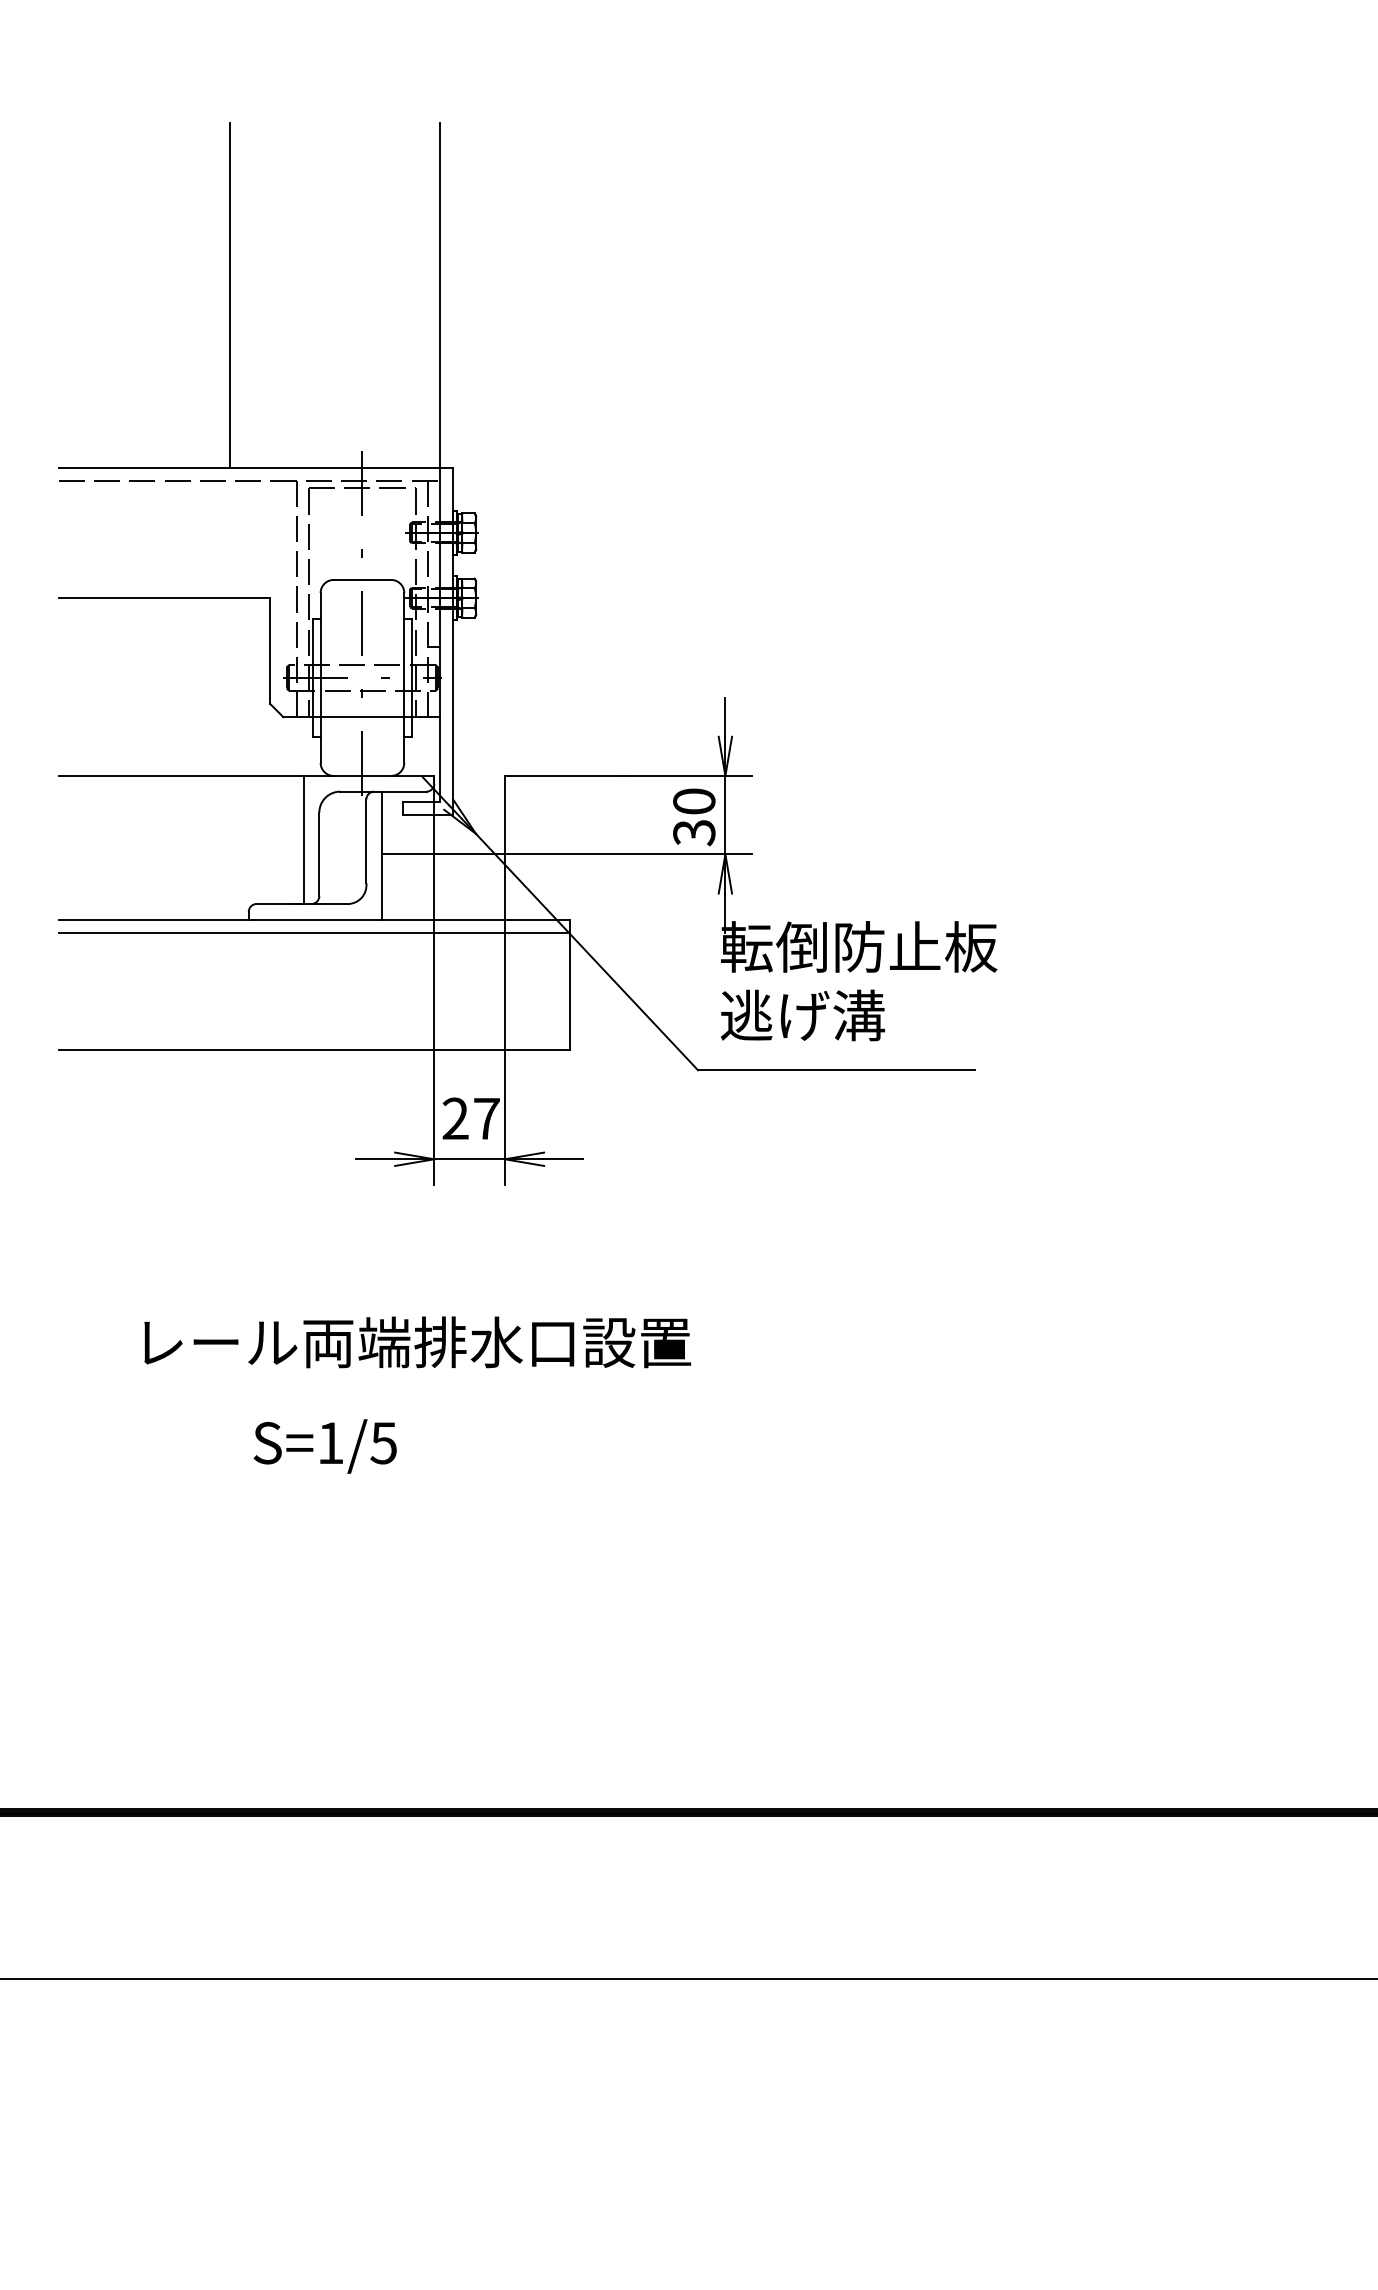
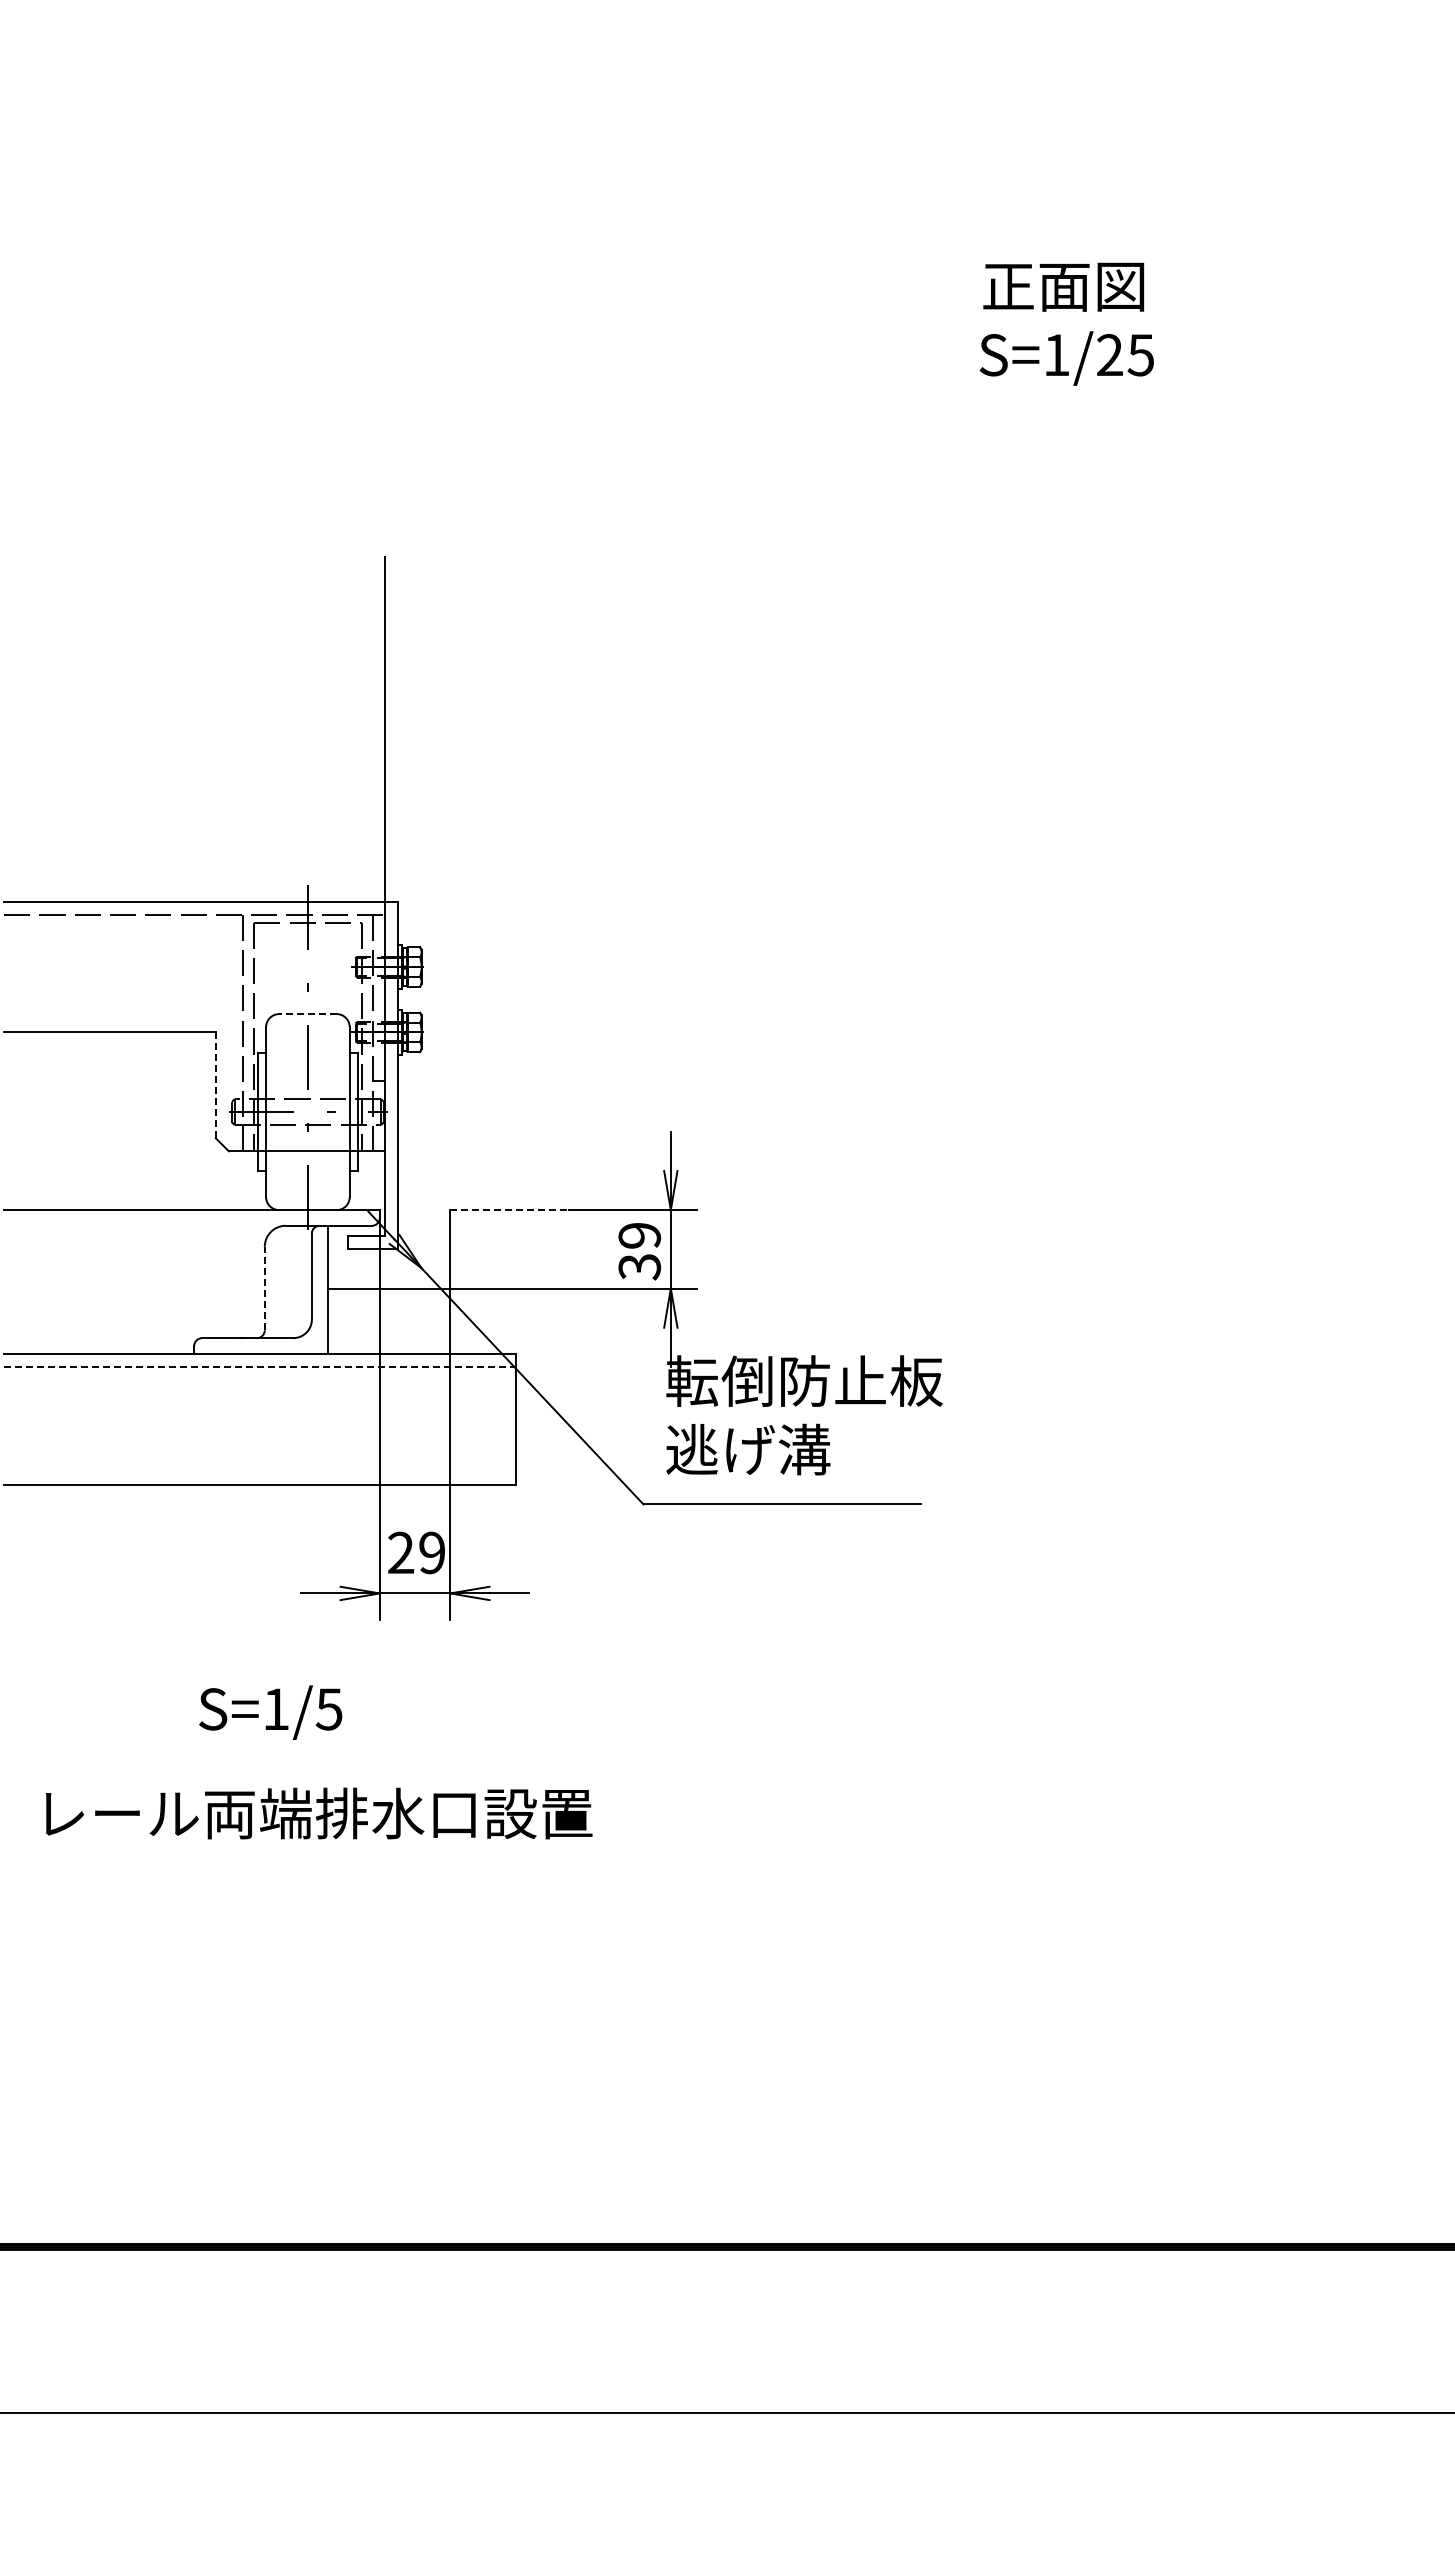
line: (230, 295) -> (175, 729), removed
line: (362, 580) -> (307, 1014), solid -> dashed
line: (270, 651) -> (215, 1085), solid -> dashed
line: (565, 776) -> (510, 1210), solid -> dashed
text: (694, 801) -> (639, 1235), 30 -> 39
line: (304, 840) -> (249, 1274), removed
line: (319, 854) -> (264, 1288), solid -> dashed
line: (314, 932) -> (259, 1366), solid -> dashed
text: (487, 1118) -> (432, 1552), 27 -> 29
text: (418, 1342) -> (319, 1813), moved
text: (325, 1446) -> (270, 1712), moved

